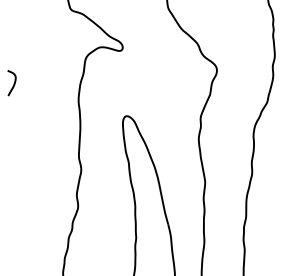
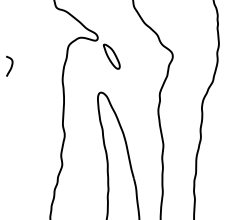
part: (140, 71) -> (111, 57), added

